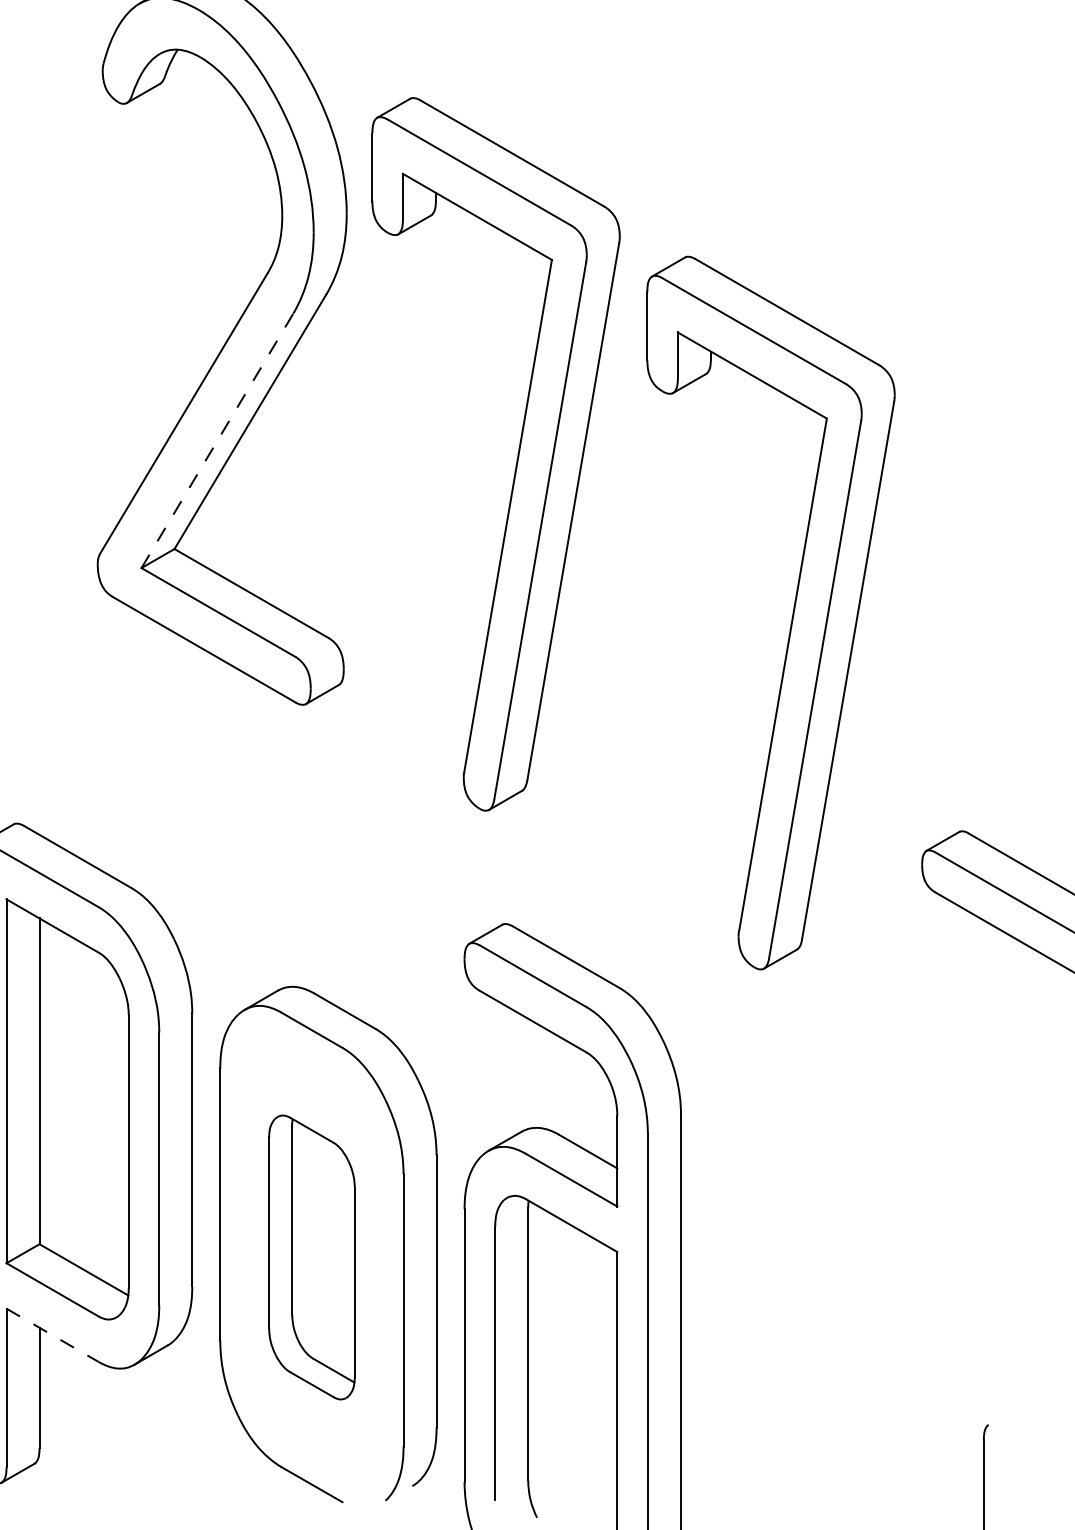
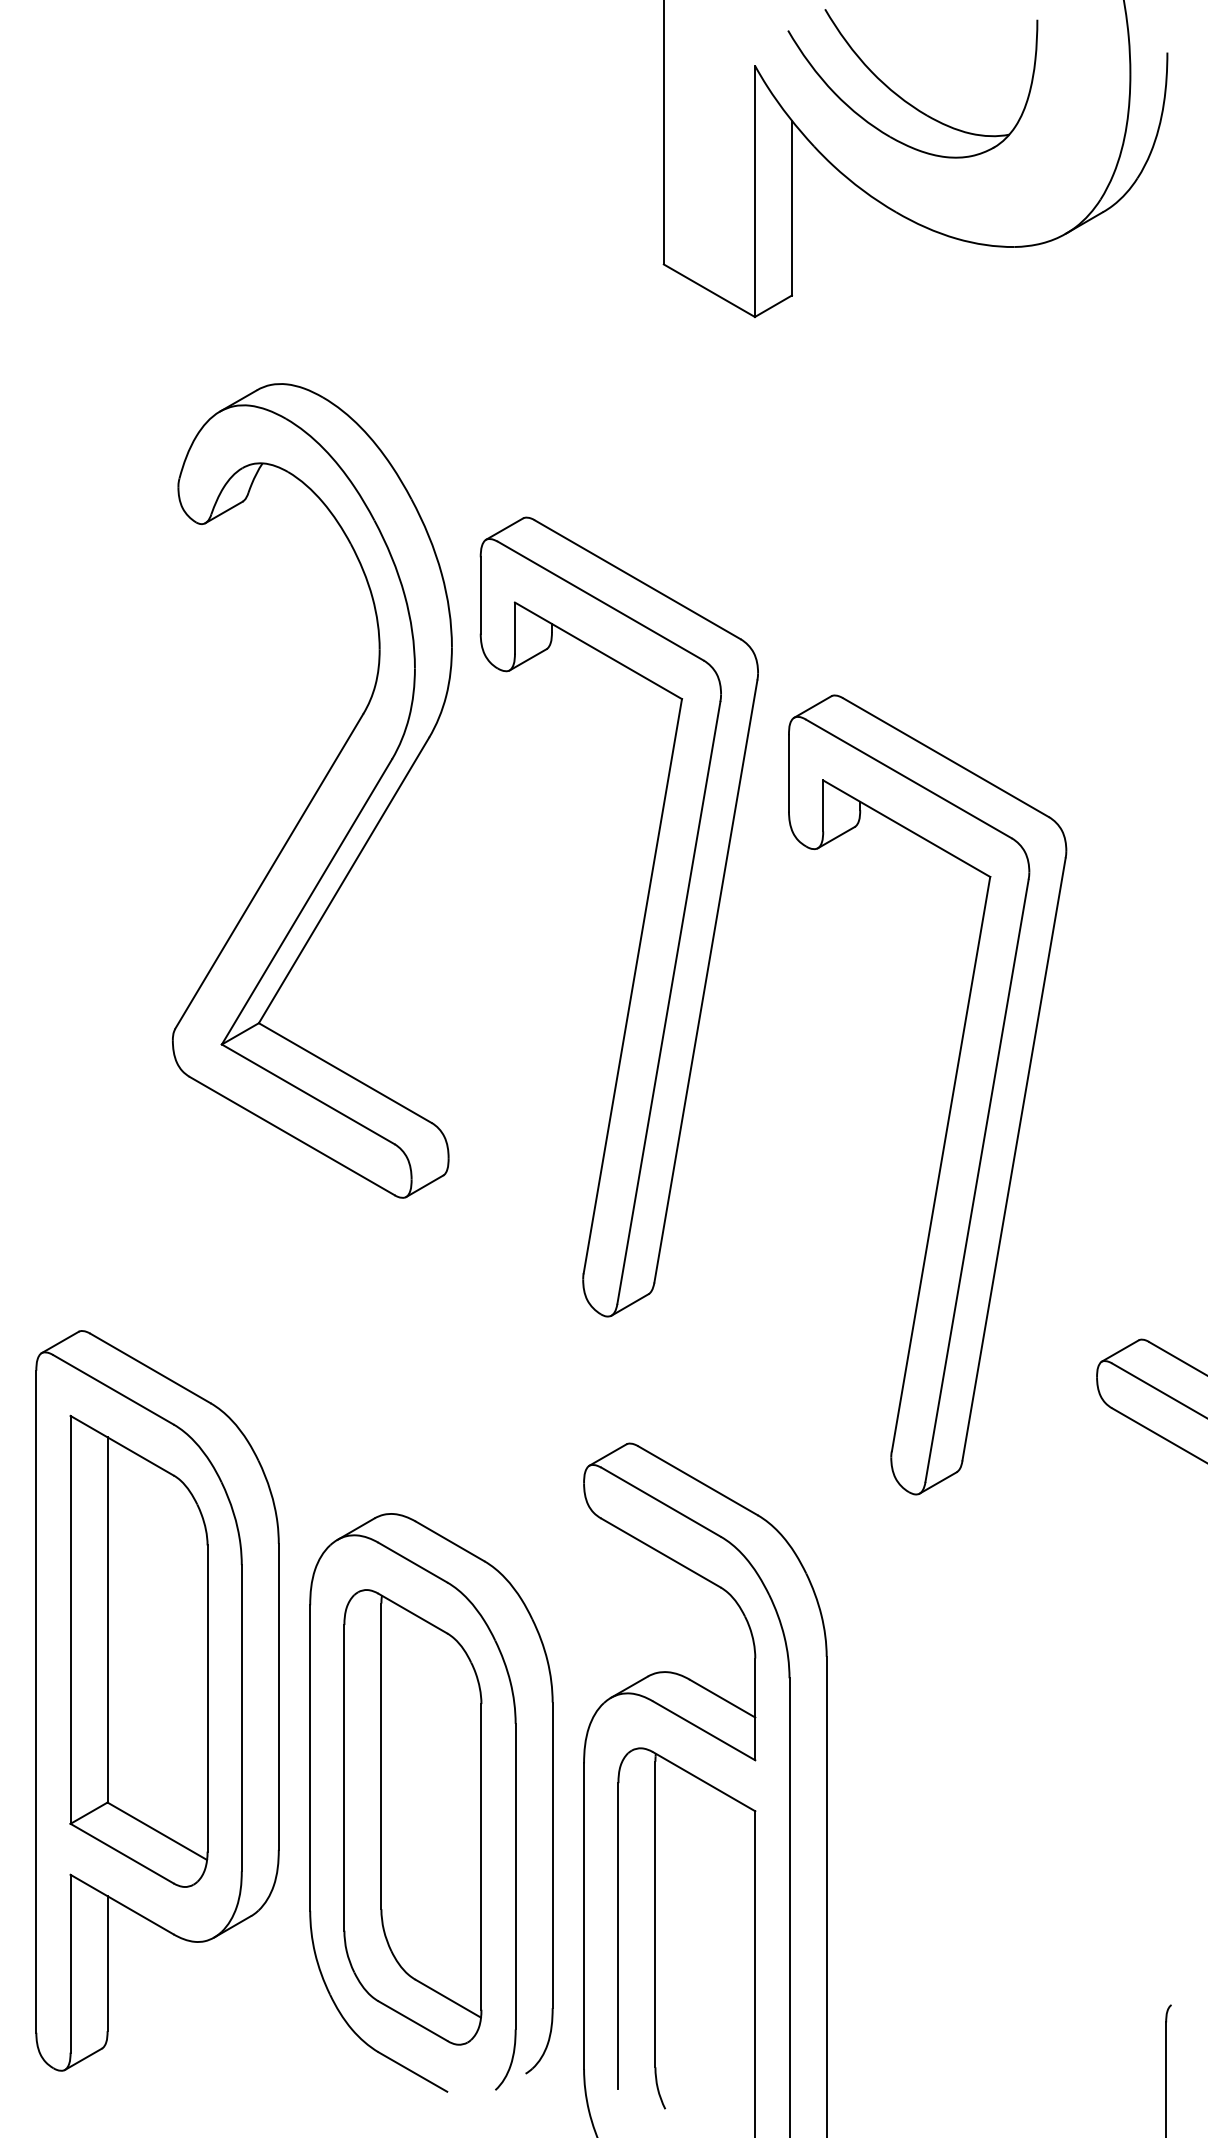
line: (217, 440) -> (307, 901), dashed -> solid
part: (311, 1257) -> (412, 1817), size x1.43
line: (52, 1335) -> (122, 1904), dashed -> solid

